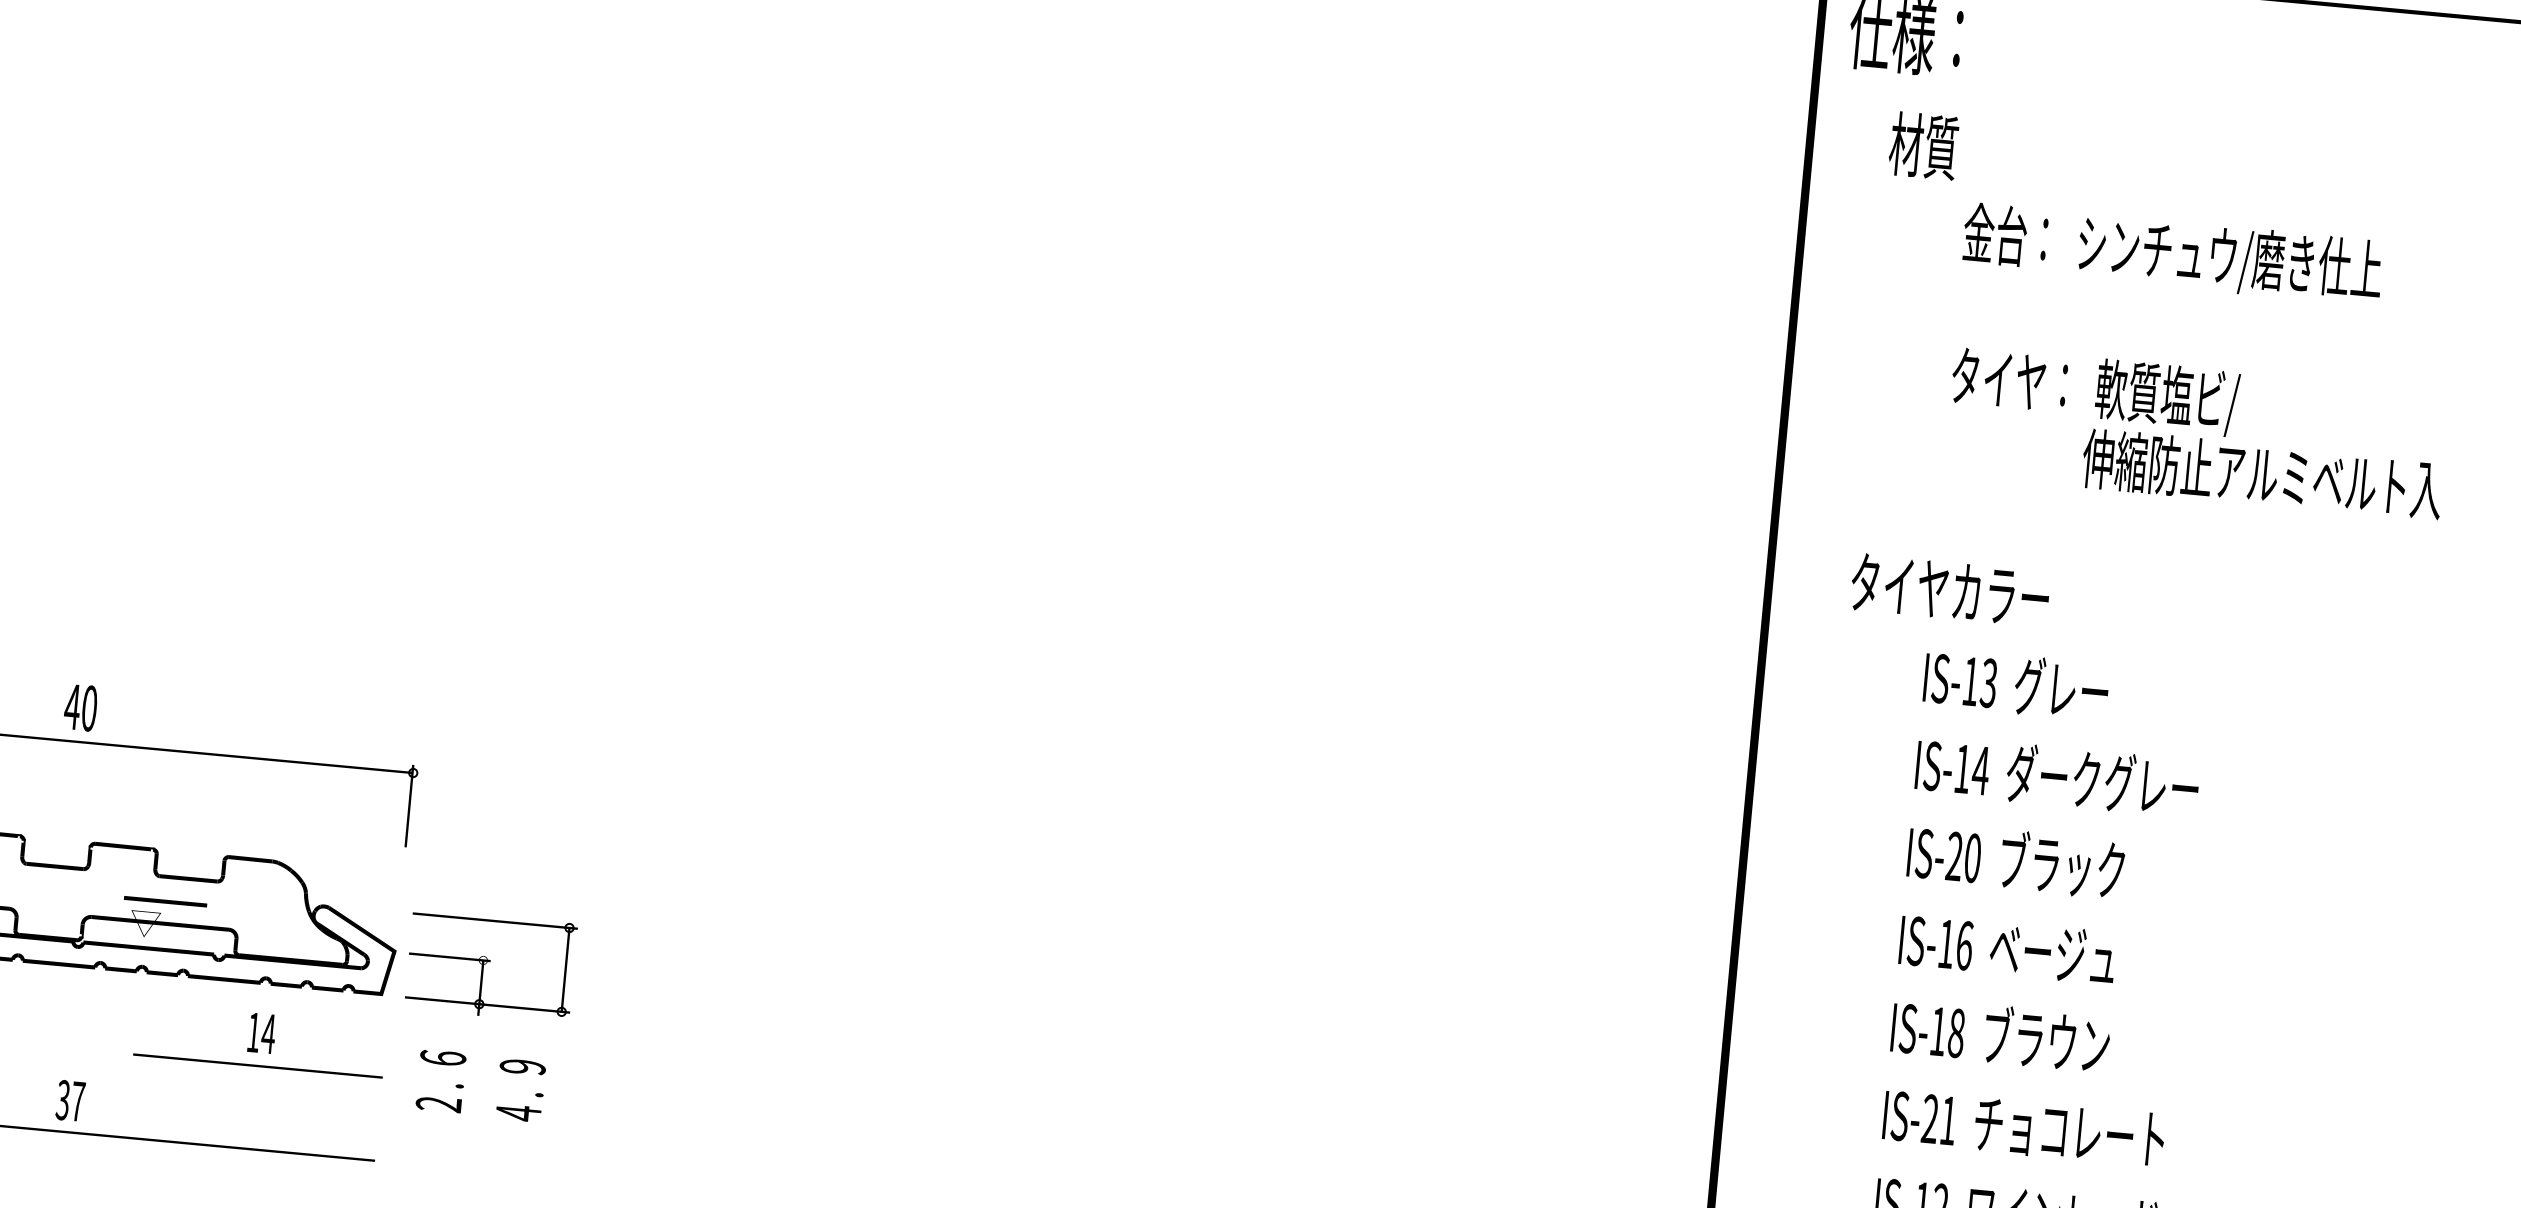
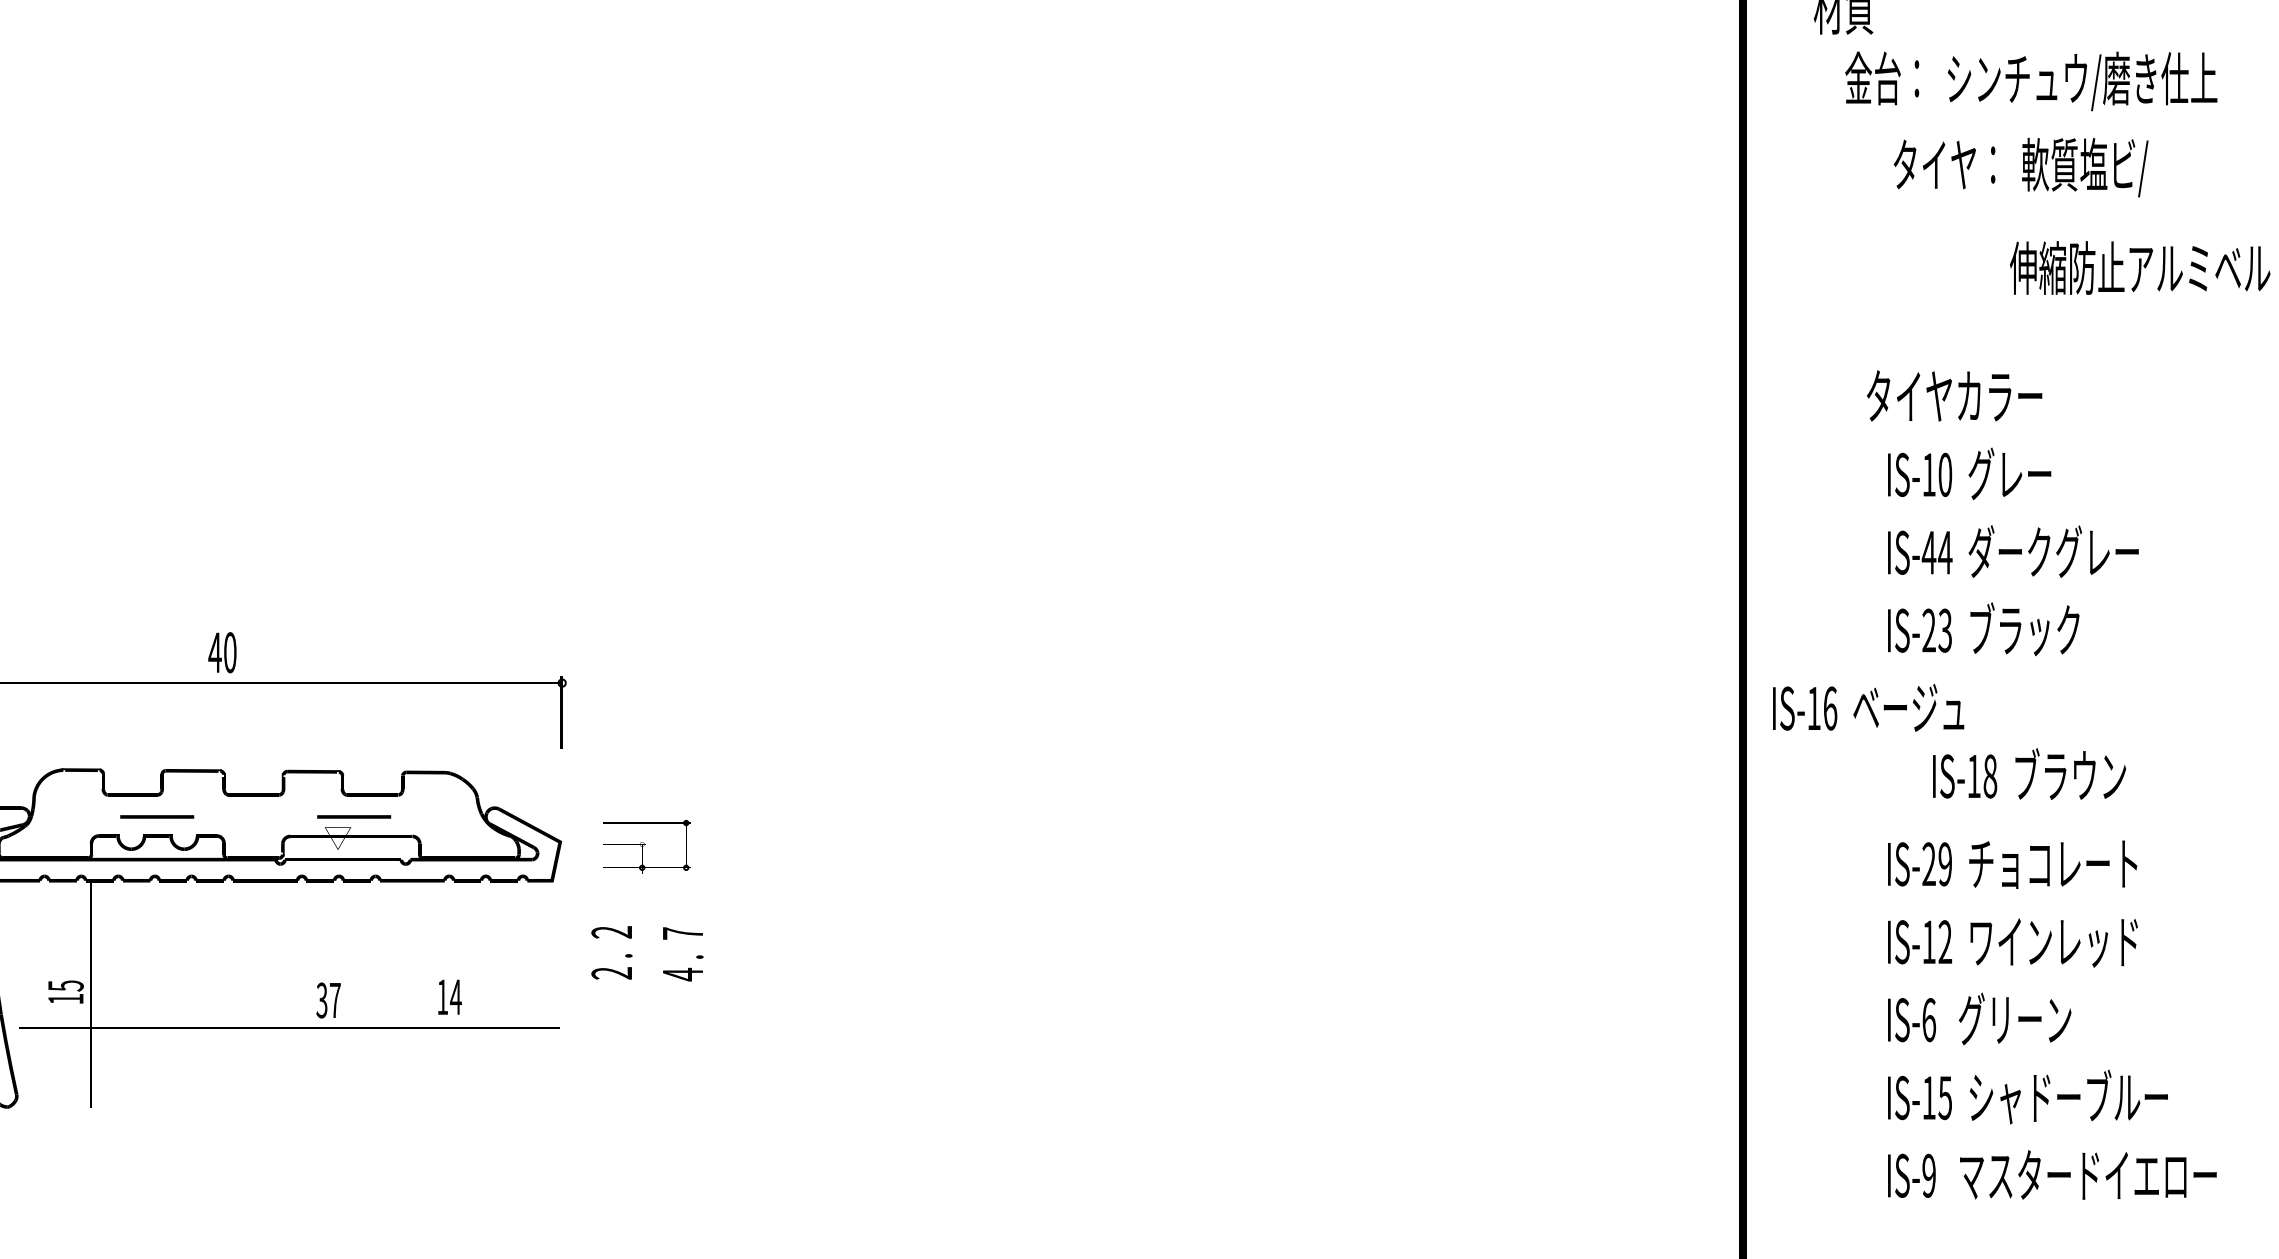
text: (2172, 254) -> (2031, 81), moved
text: (2094, 391) -> (2020, 167), moved
text: (1950, 589) -> (1954, 395), moved
text: (1989, 682) -> (1945, 474), IS-13 -> IS-10
text: (80, 707) -> (222, 652), moved
text: (1962, 768) -> (1928, 552), IS-14 -> IS-44
text: (1973, 858) -> (1945, 630), IS-20 -> IS-23
text: (2007, 948) -> (1868, 707), moved
part: (490, 965) -> (646, 846), size x0.6
text: (261, 1032) -> (449, 996), moved
text: (2000, 1034) -> (2029, 773), moved
text: (442, 1058) -> (611, 932), 6 -> 2
line: (257, 1064) -> (448, 953), removed
text: (522, 1066) -> (682, 933), 9 -> 7
text: (70, 1100) -> (328, 1000), moved
text: (1947, 1120) -> (1944, 864), IS-21 -> IS-29

